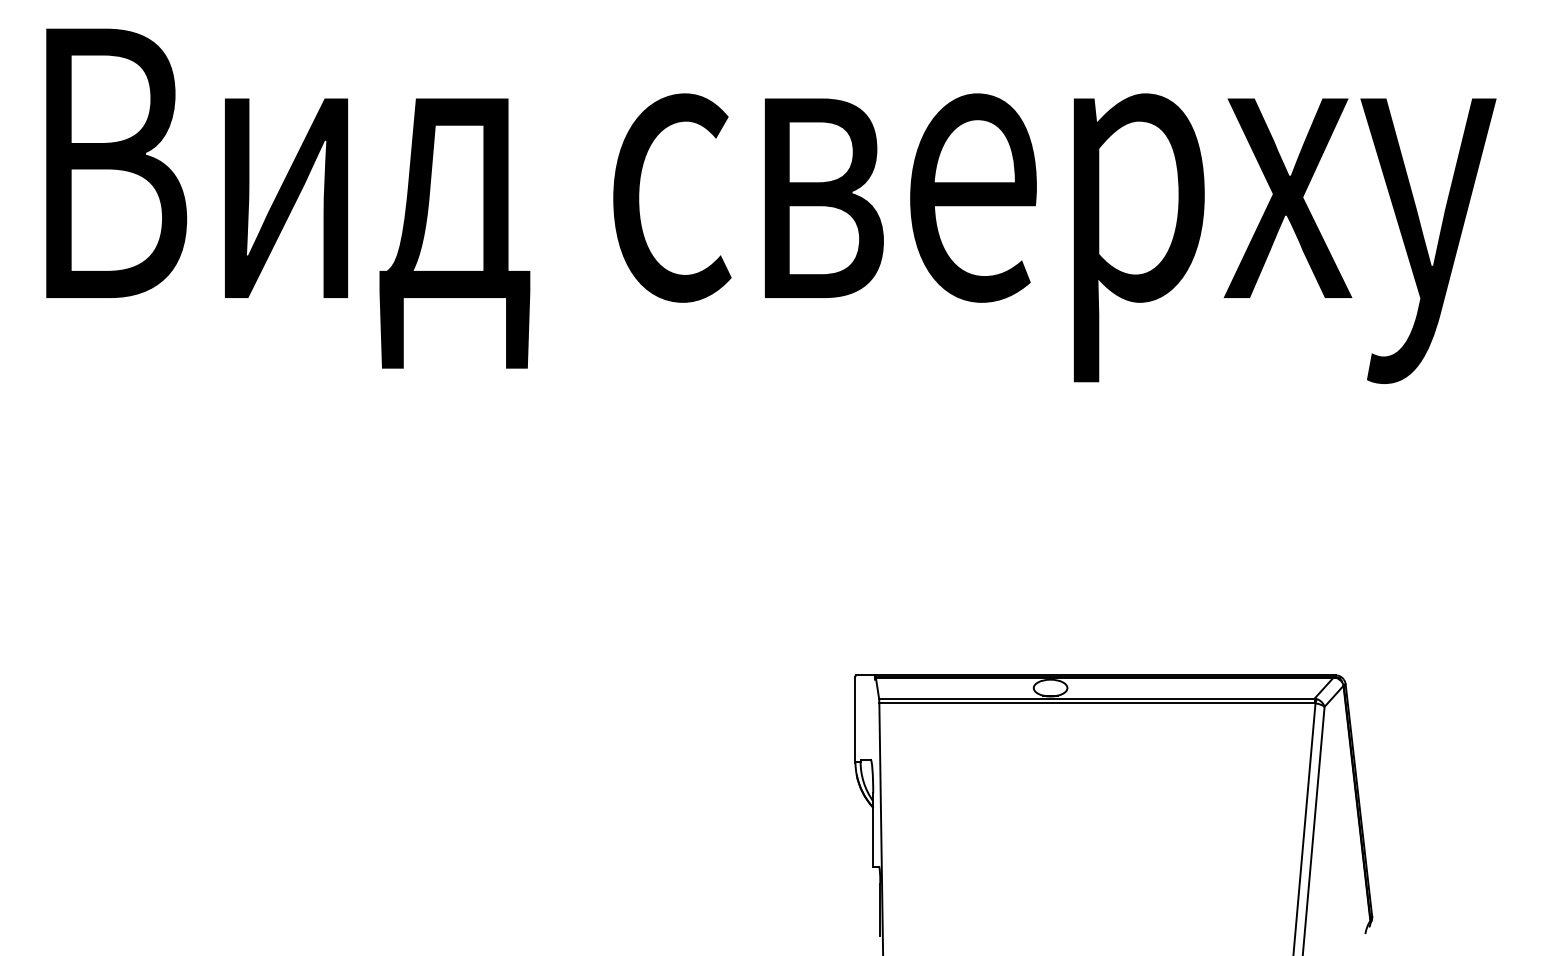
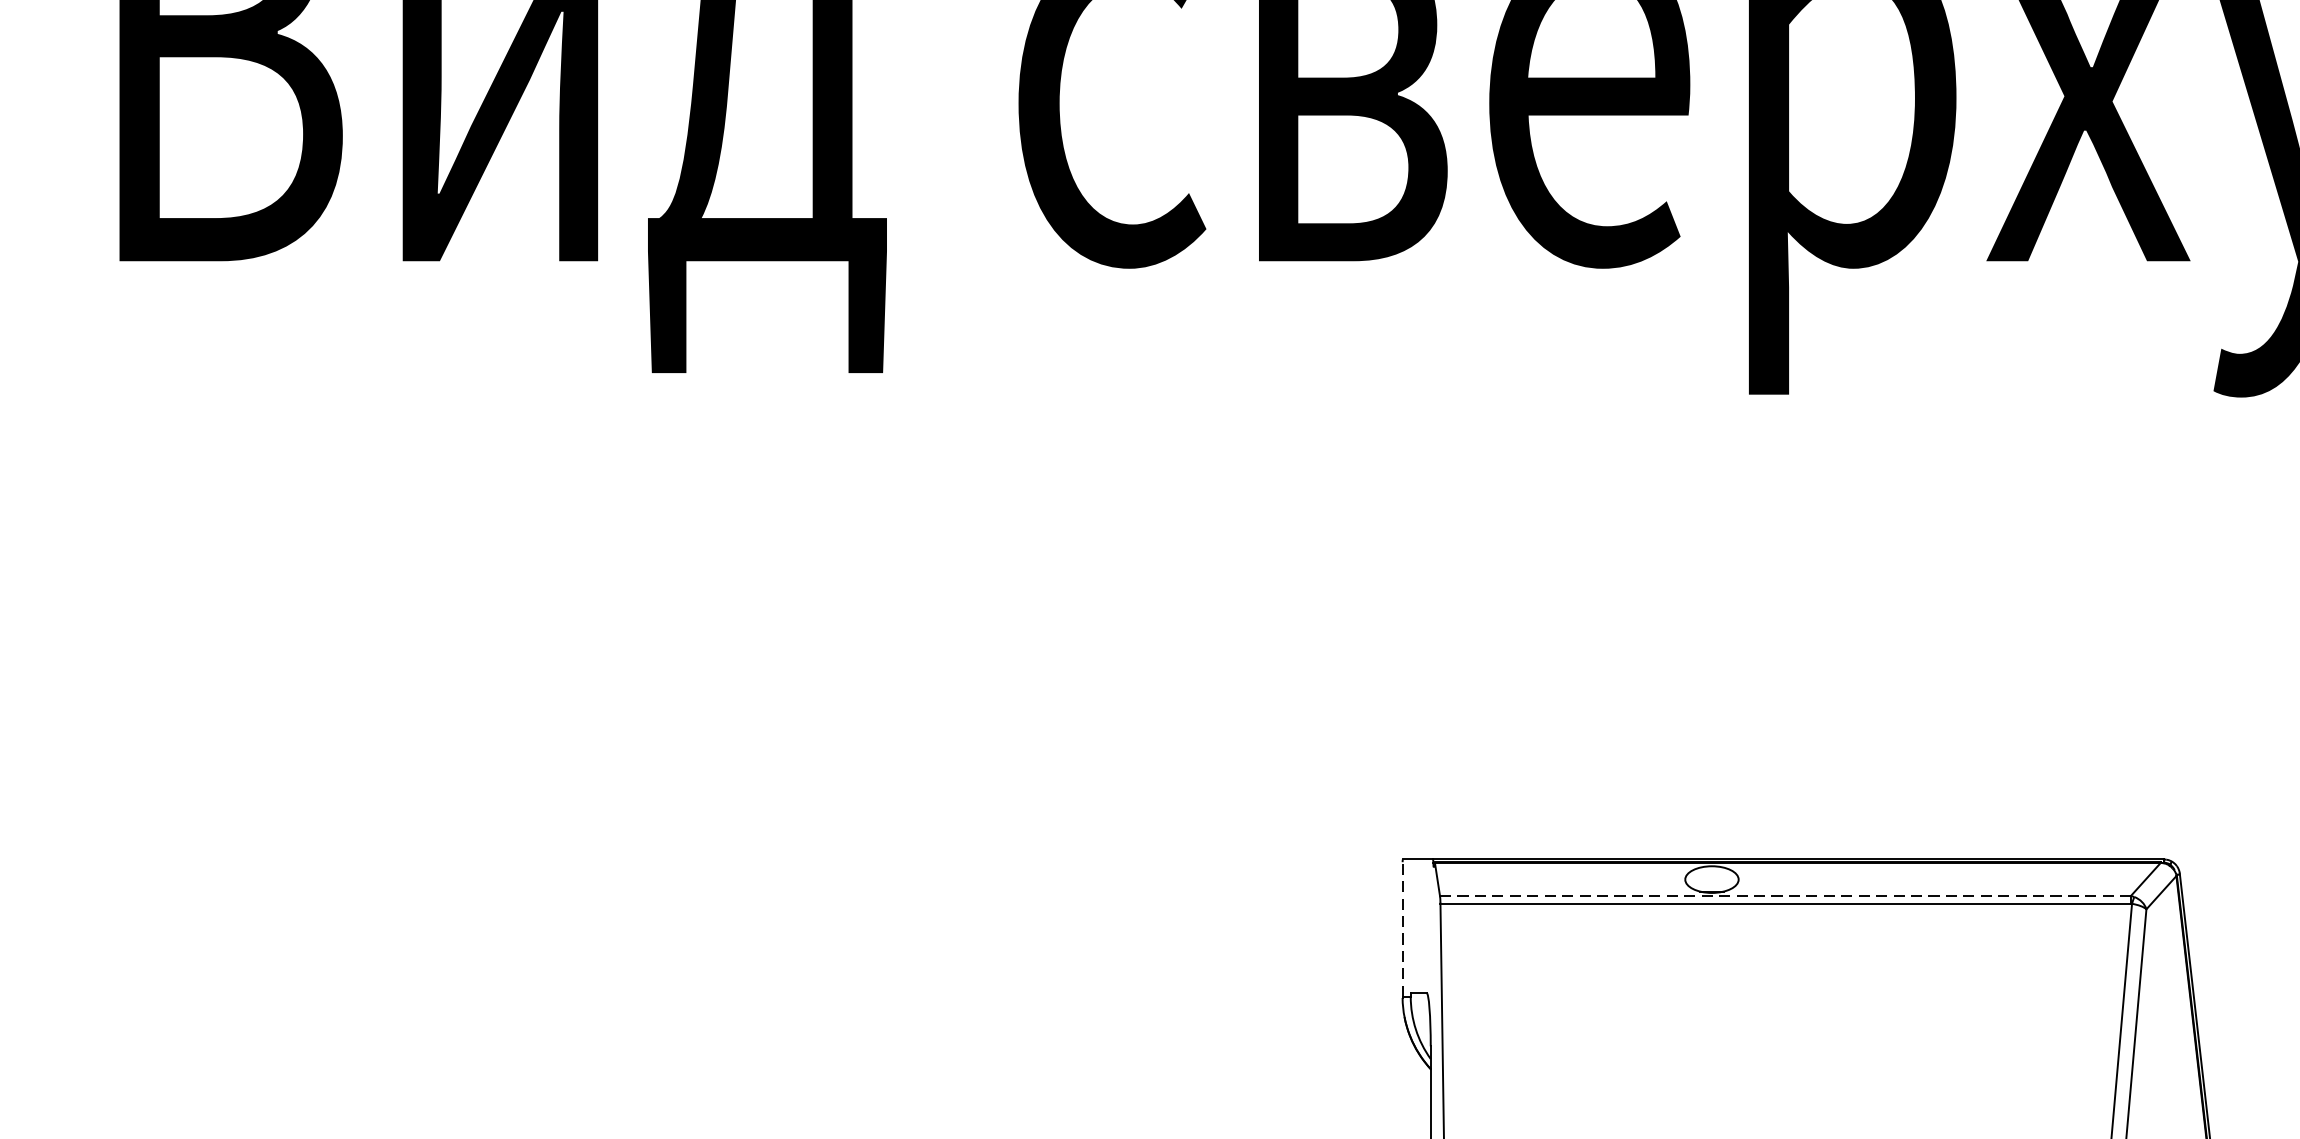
line: (1096, 698) -> (1784, 896), solid -> dashed
line: (855, 719) -> (1402, 929), solid -> dashed

